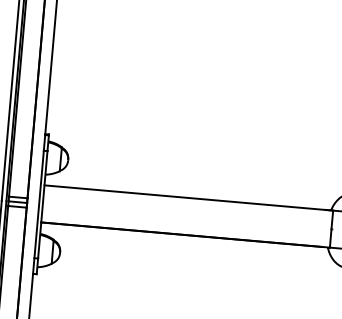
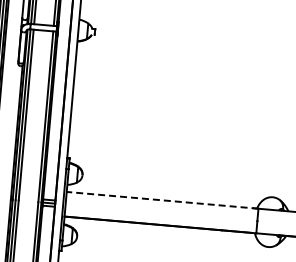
line: (188, 198) -> (162, 200), solid -> dashed

